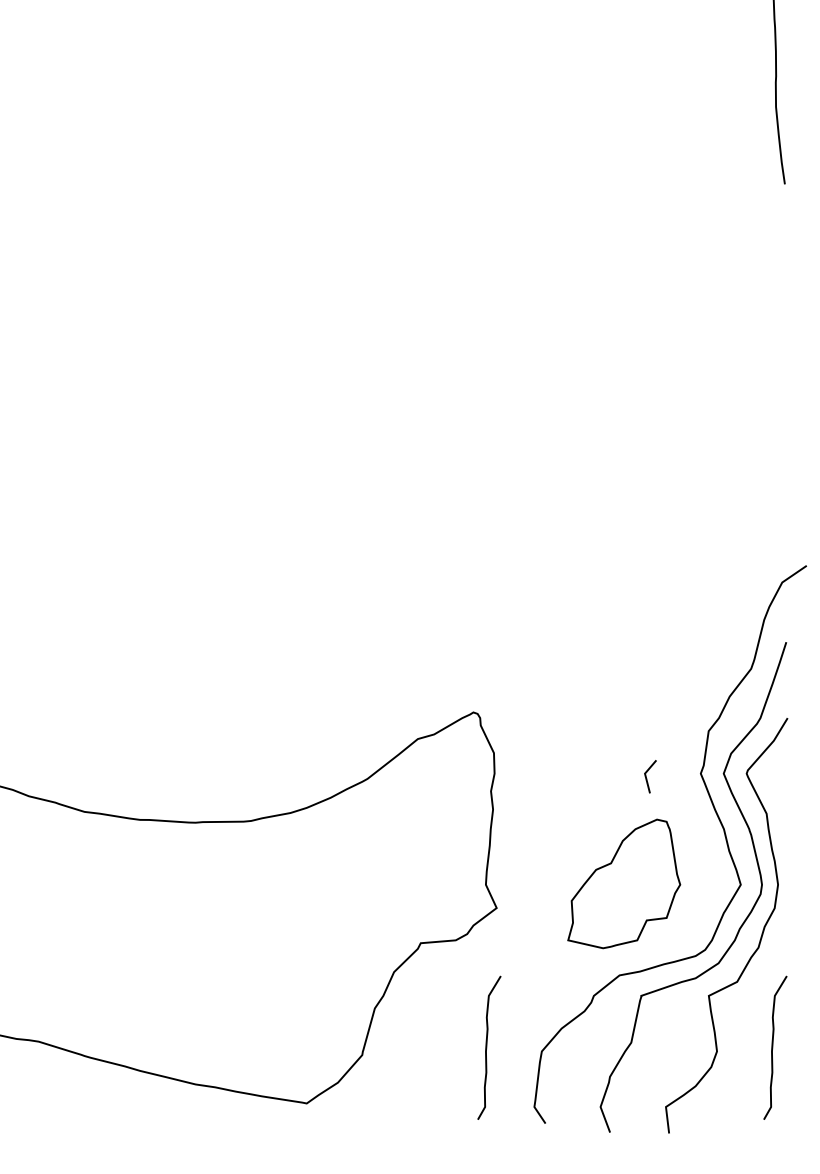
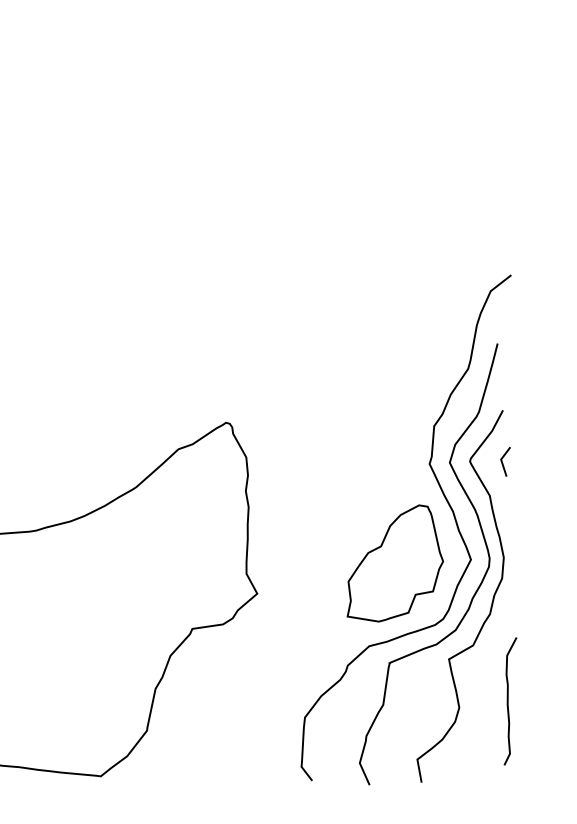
line: (647, 778) -> (503, 463), moved
part: (624, 883) -> (394, 563), moved
curve: (487, 1047) -> (256, 717), removed

